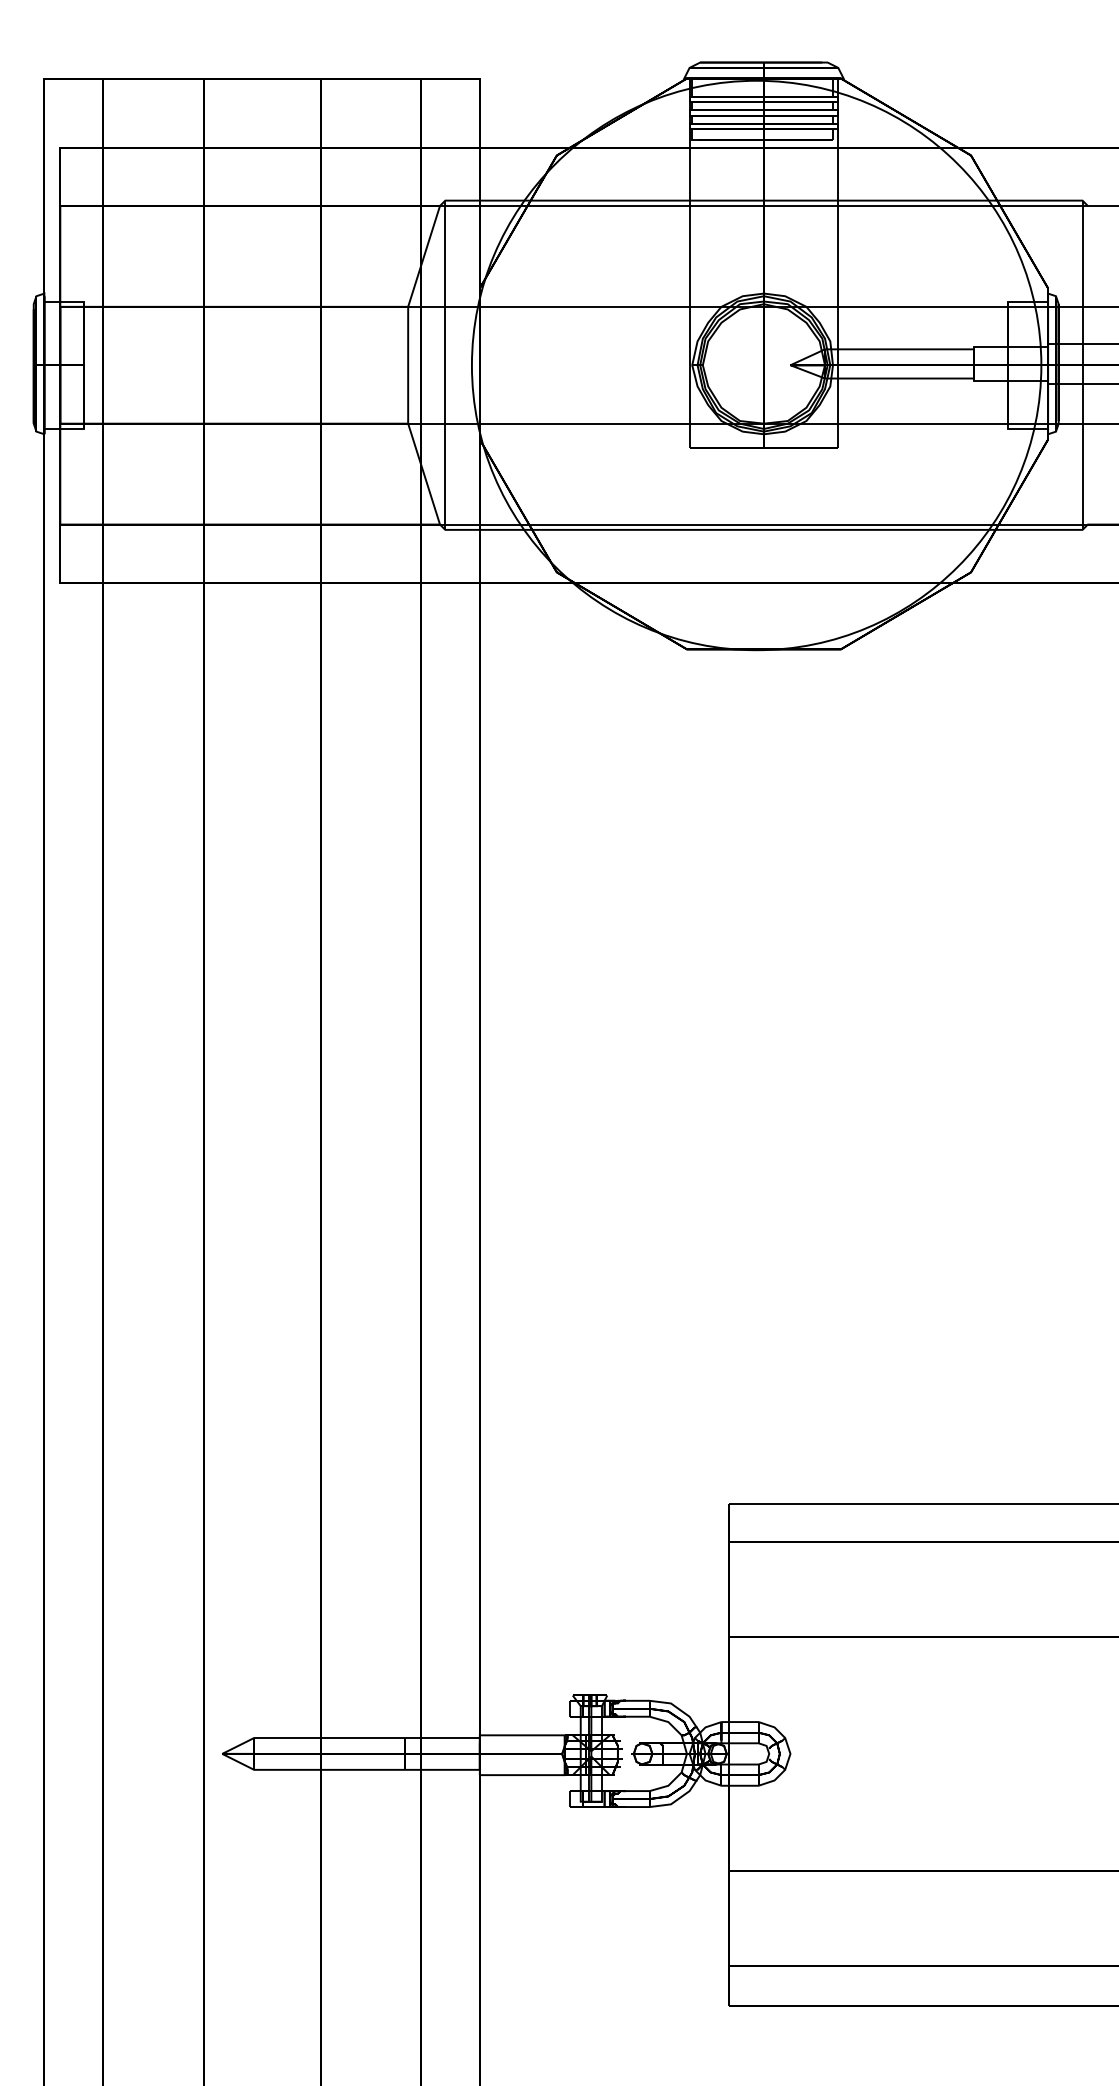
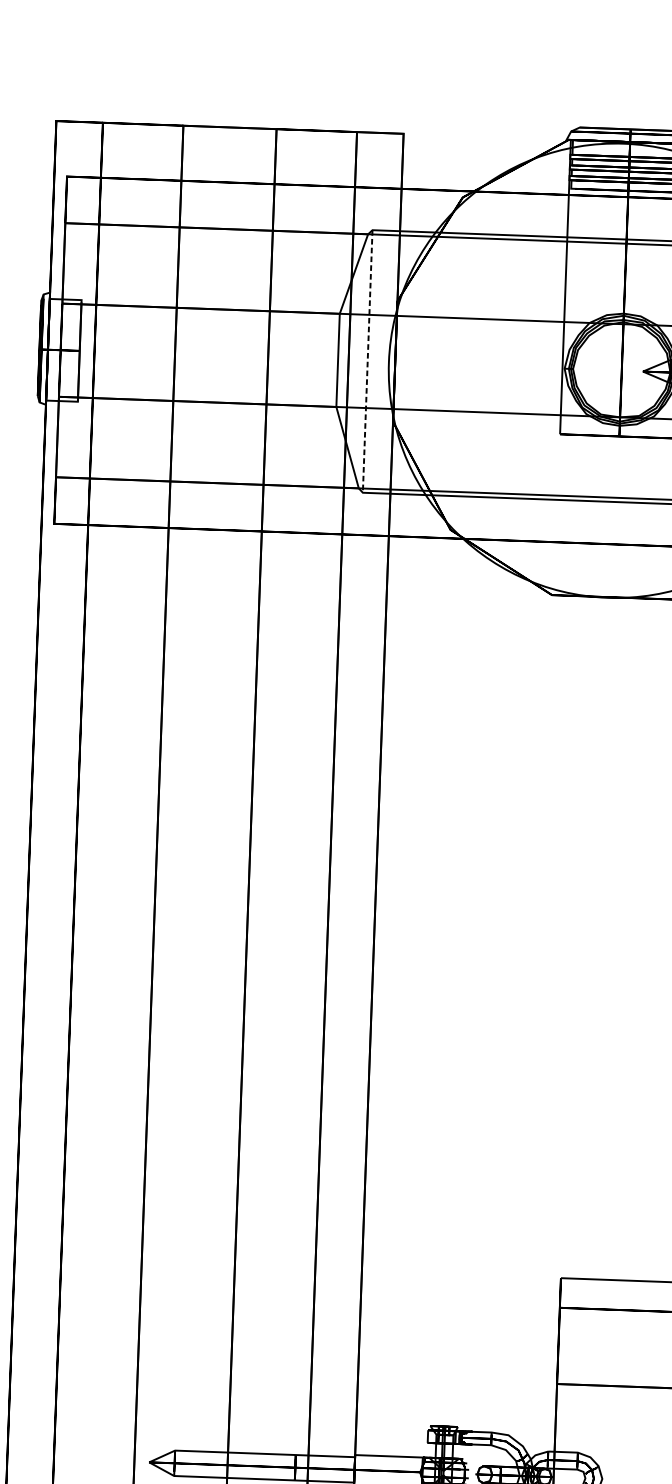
line: (445, 365) -> (367, 361), solid -> dashed

